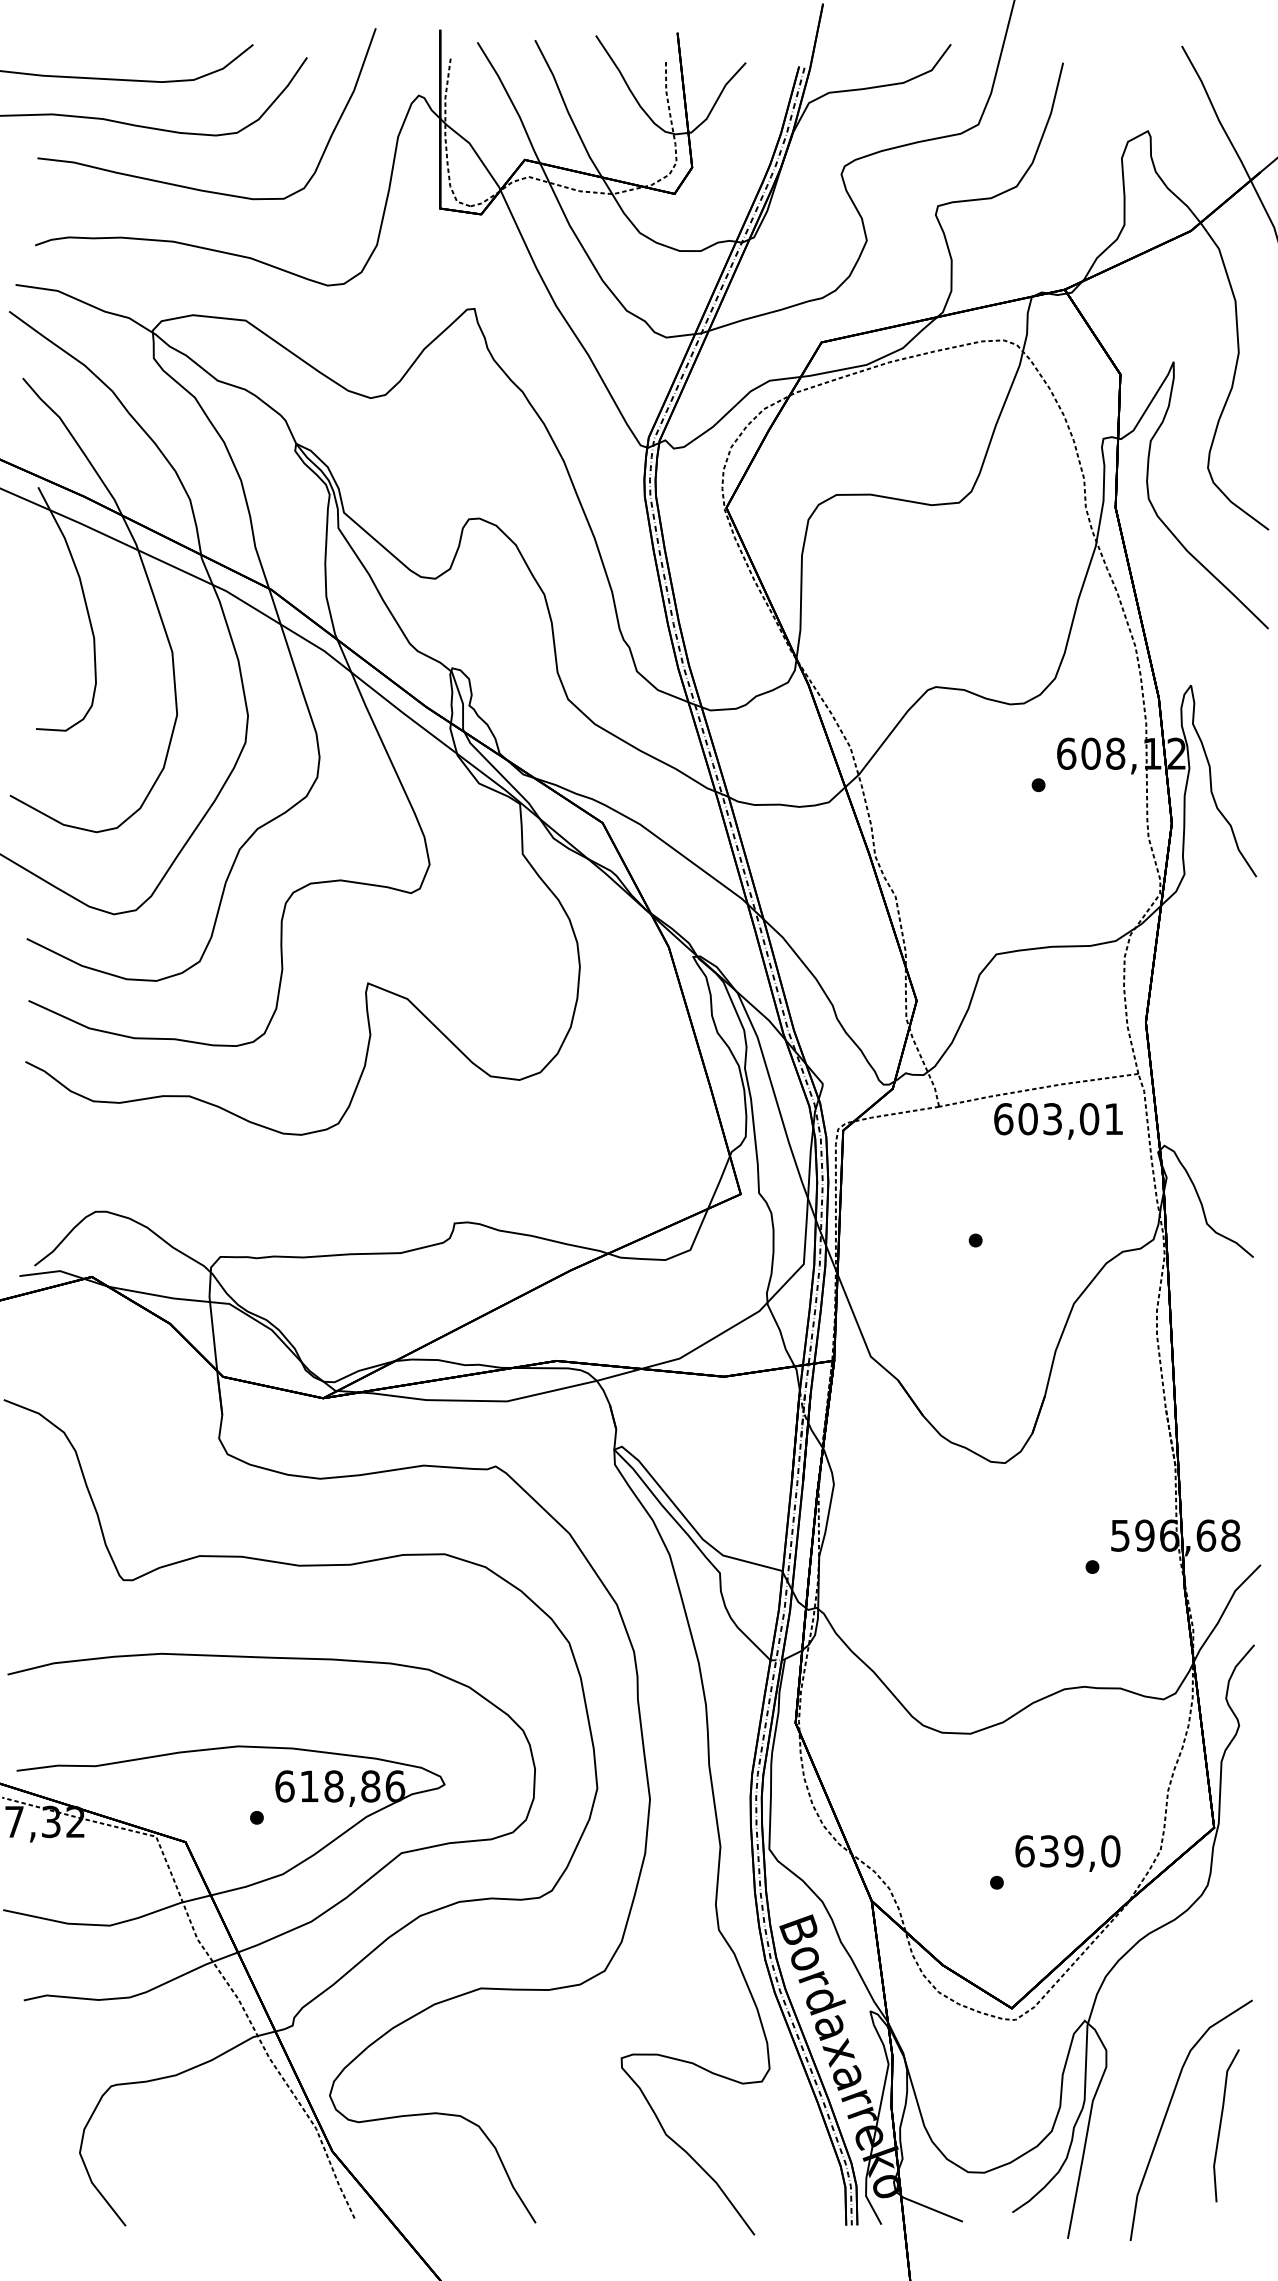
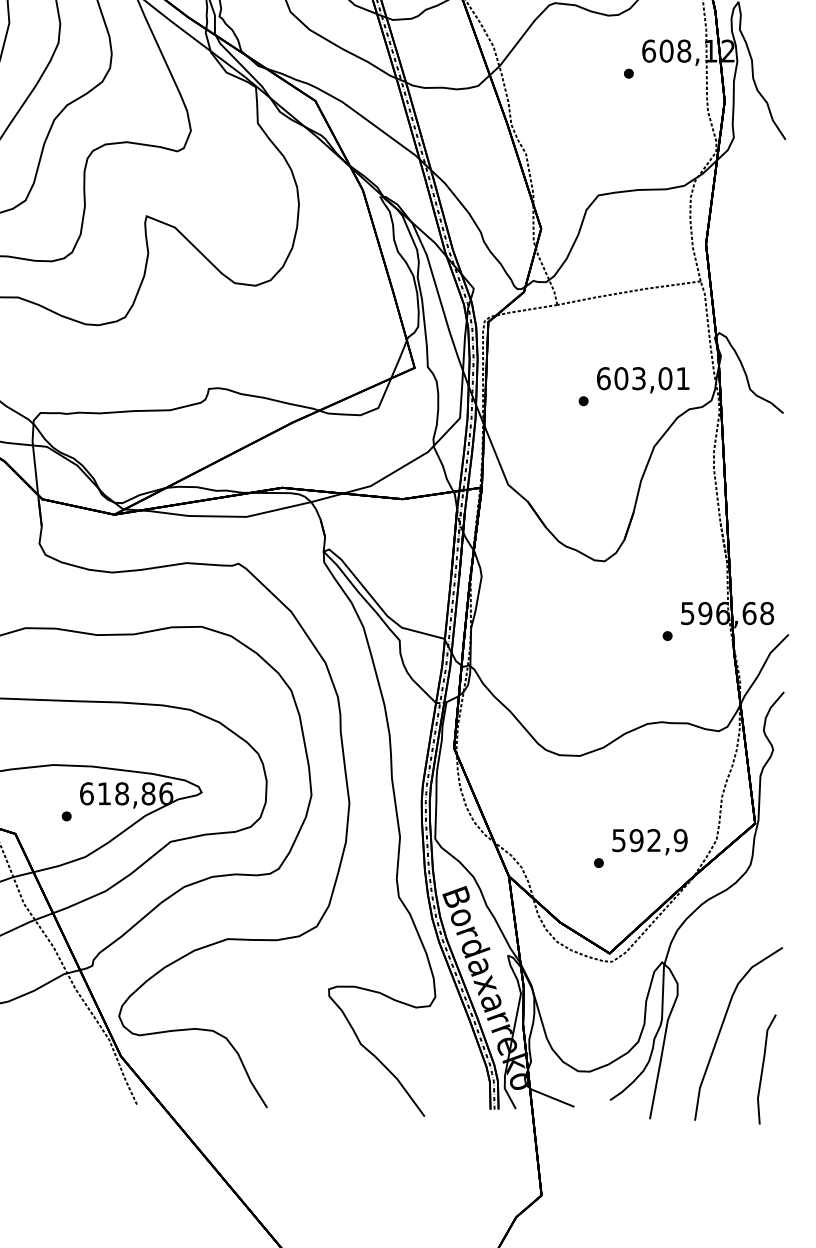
text: (1058, 1121) -> (643, 380), moved
text: (1067, 1851) -> (649, 840), 639,0 -> 592,9
line: (1221, 2125) -> (763, 1069), moved

